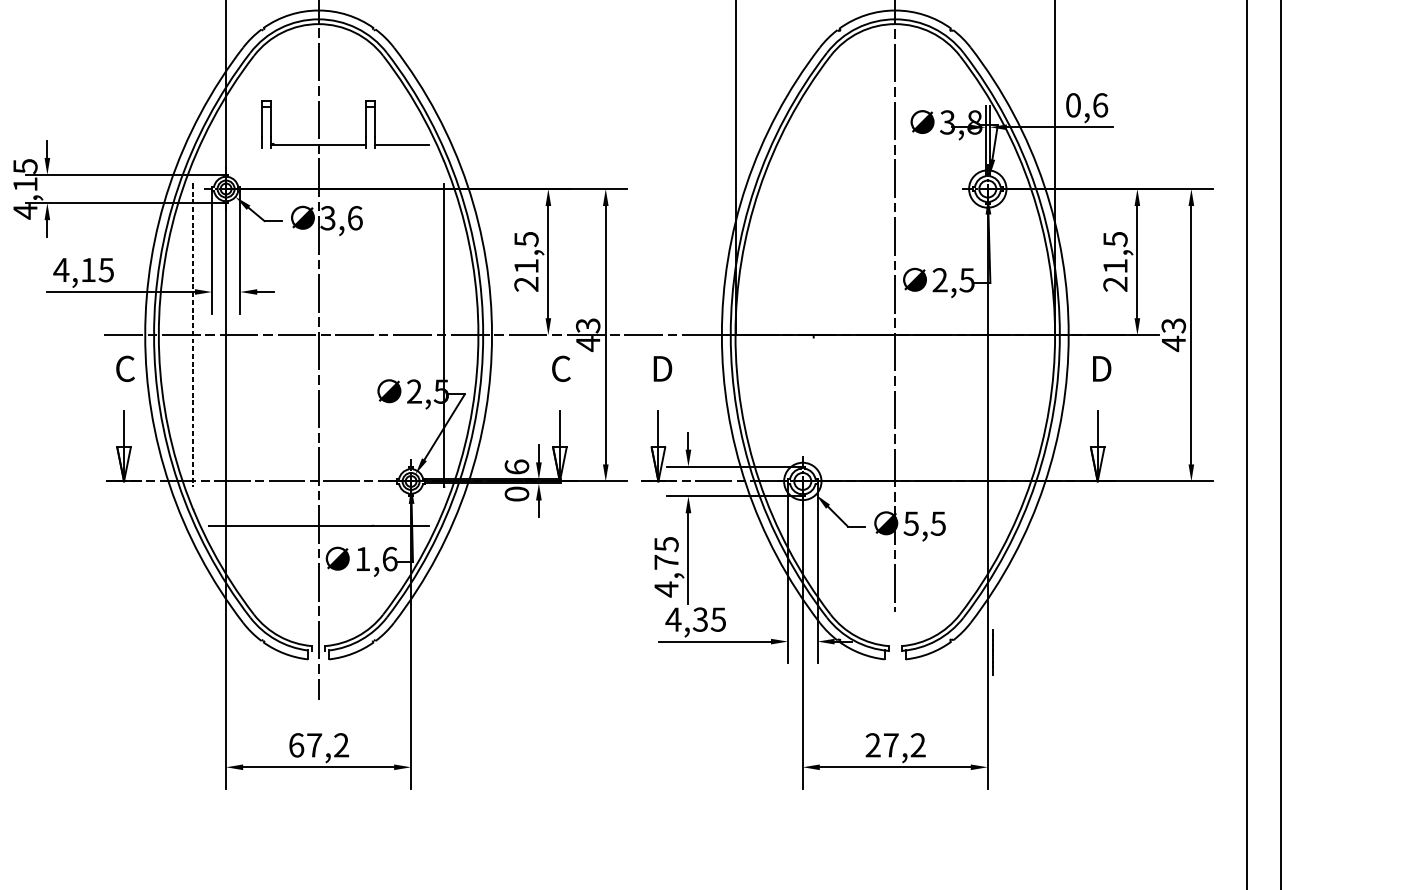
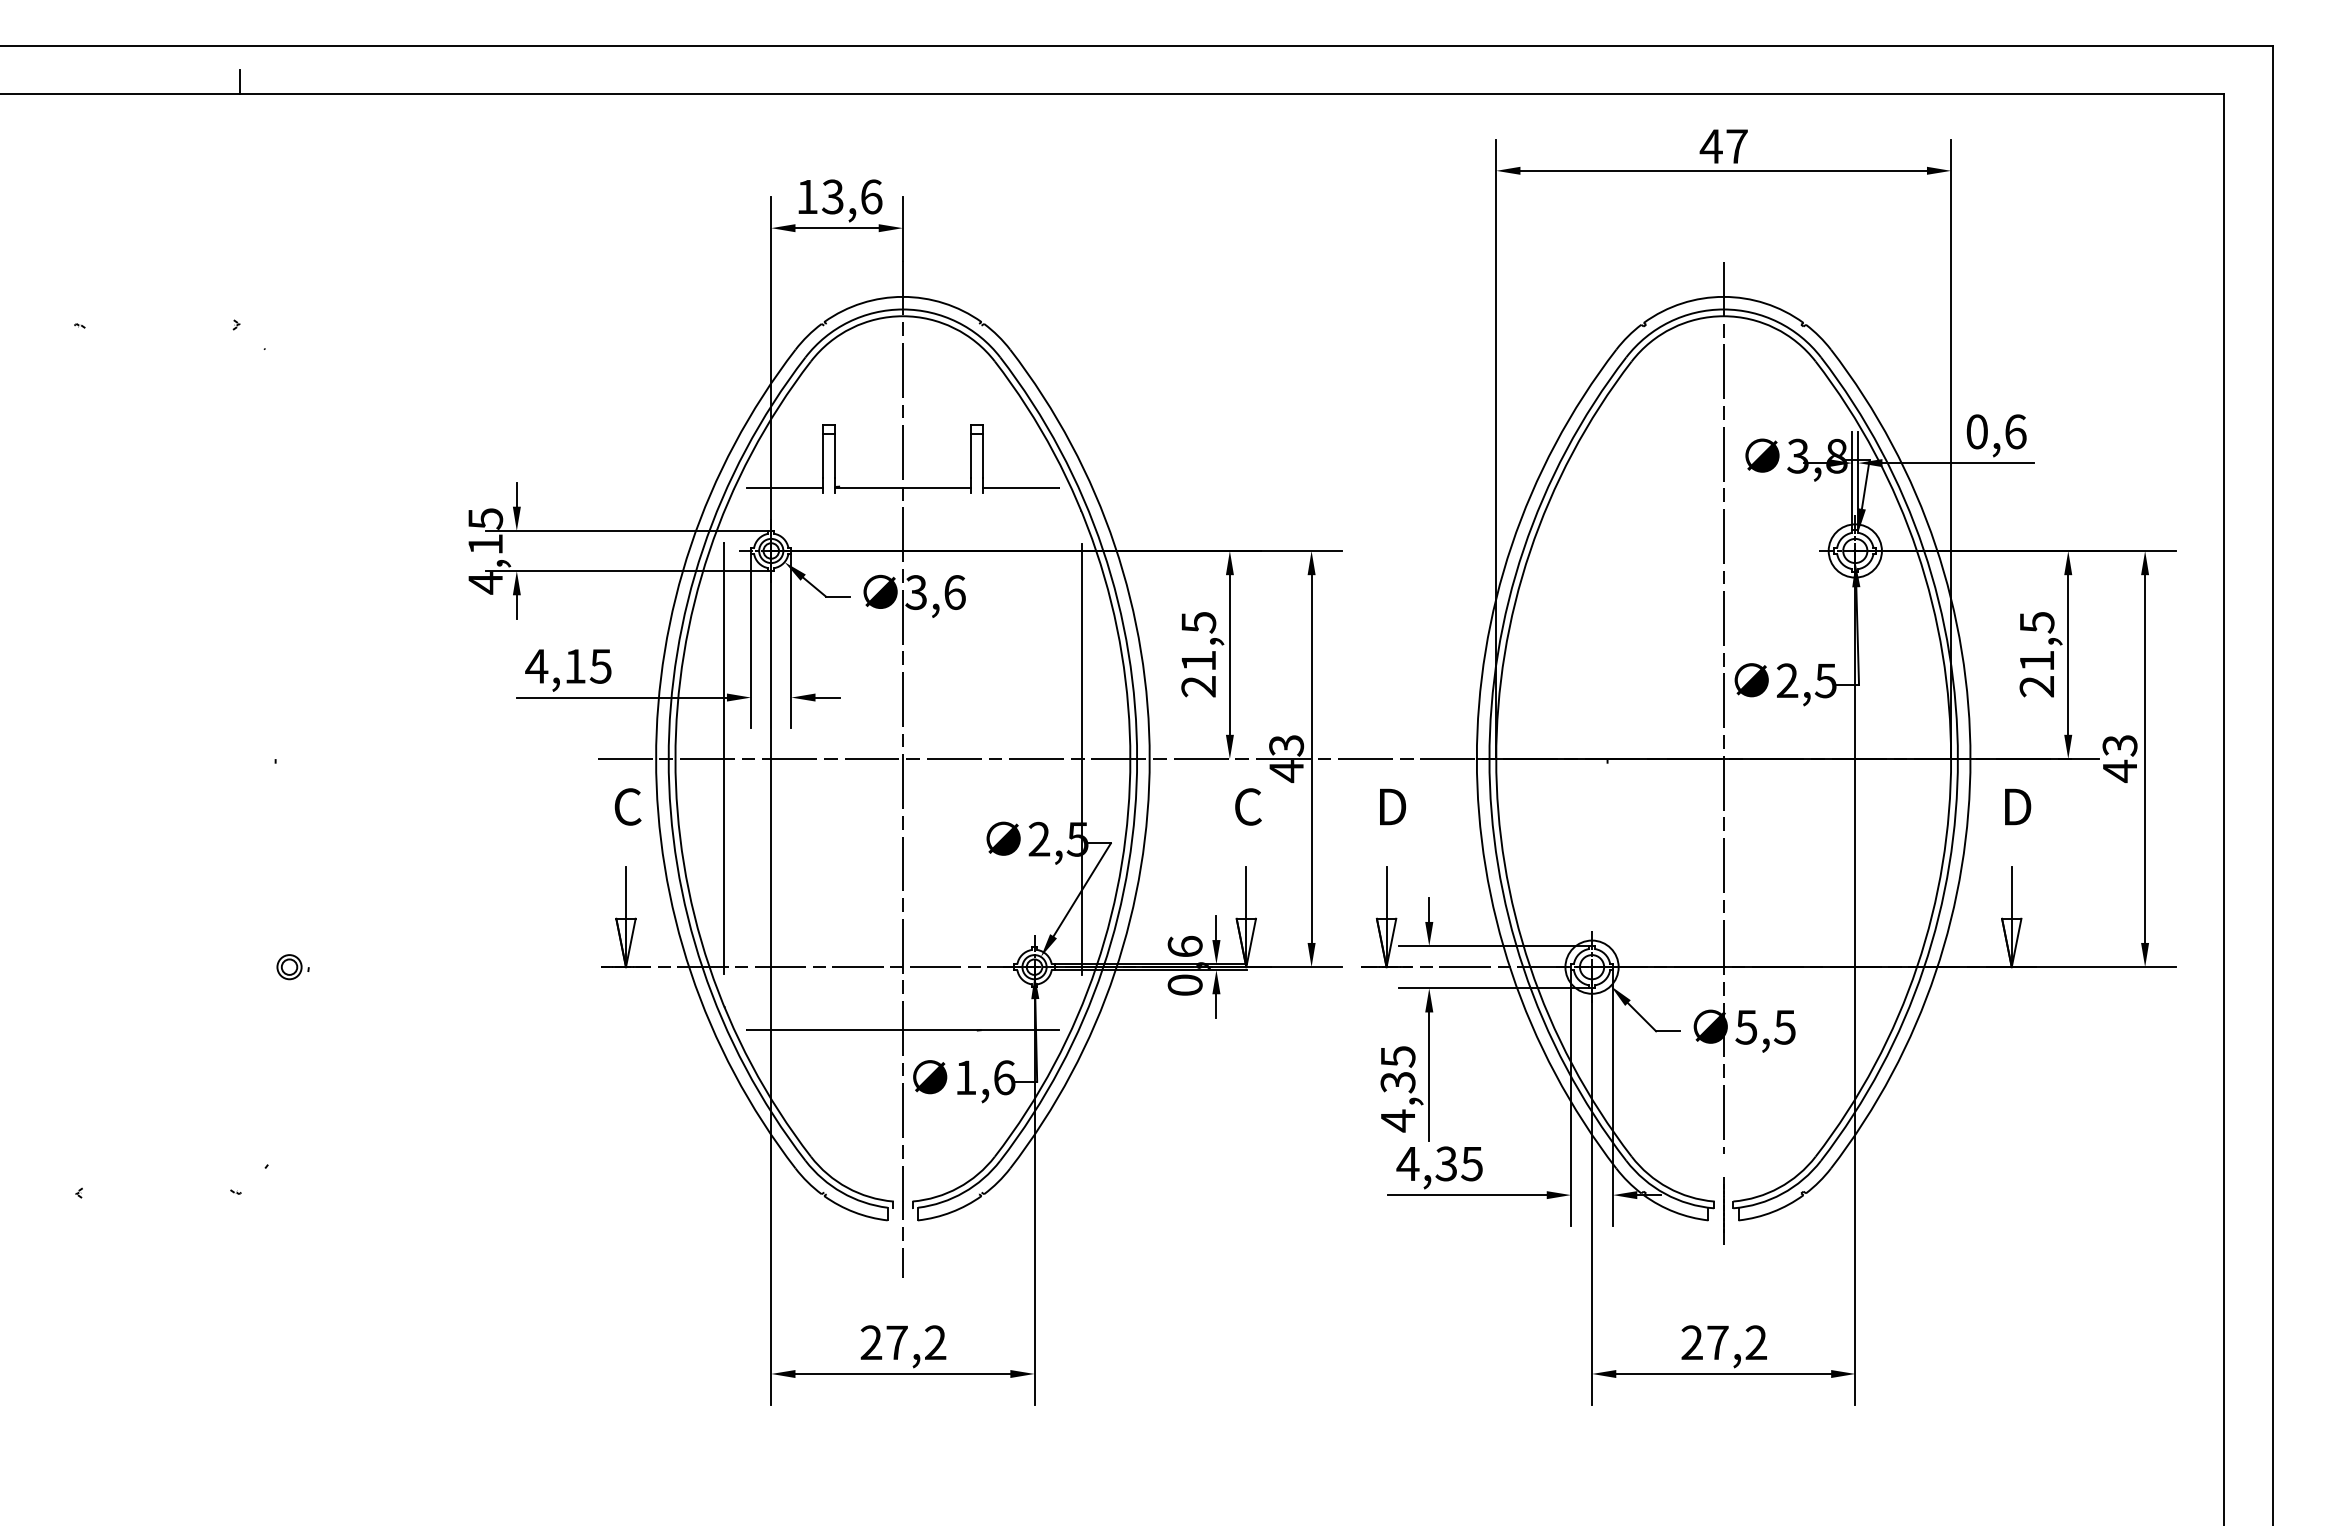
line: (235, 145) -> (784, 488), added
line: (192, 335) -> (723, 759), dashed -> solid
text: (666, 562) -> (1397, 1082), 4,75 -> 4,35
line: (992, 652) -> (1723, 1210), moved
text: (296, 745) -> (871, 1342), 67,2 -> 27,2

